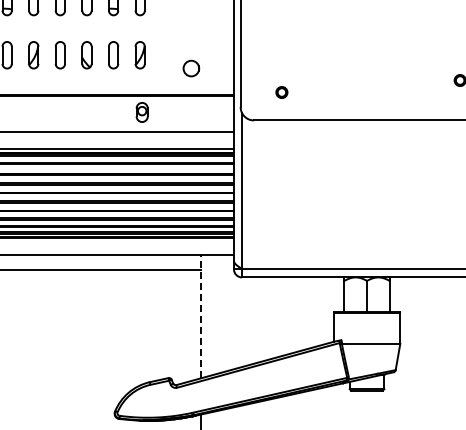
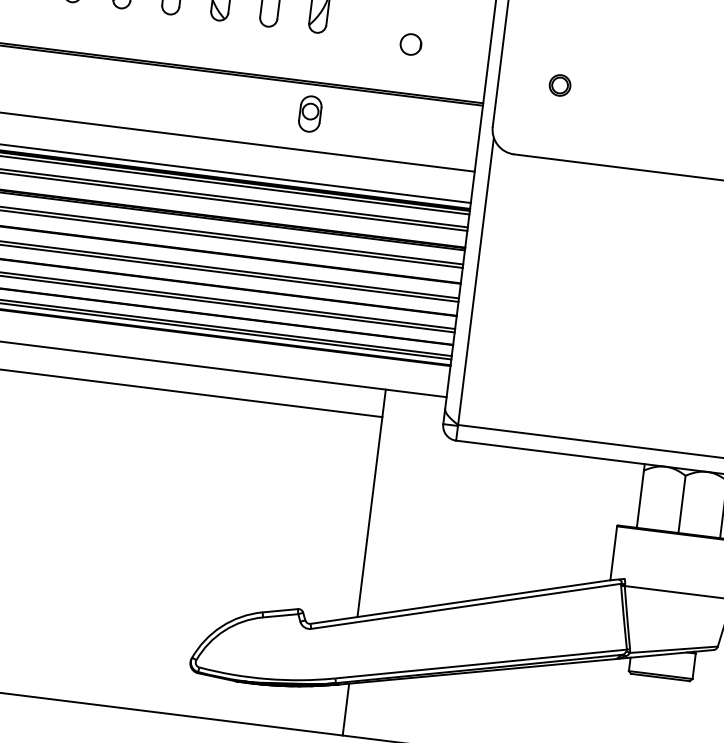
circle: (191, 68) -> (411, 44), size x0.71
circle: (281, 92) -> (559, 85), moved
line: (200, 316) -> (370, 503), dashed -> solid

